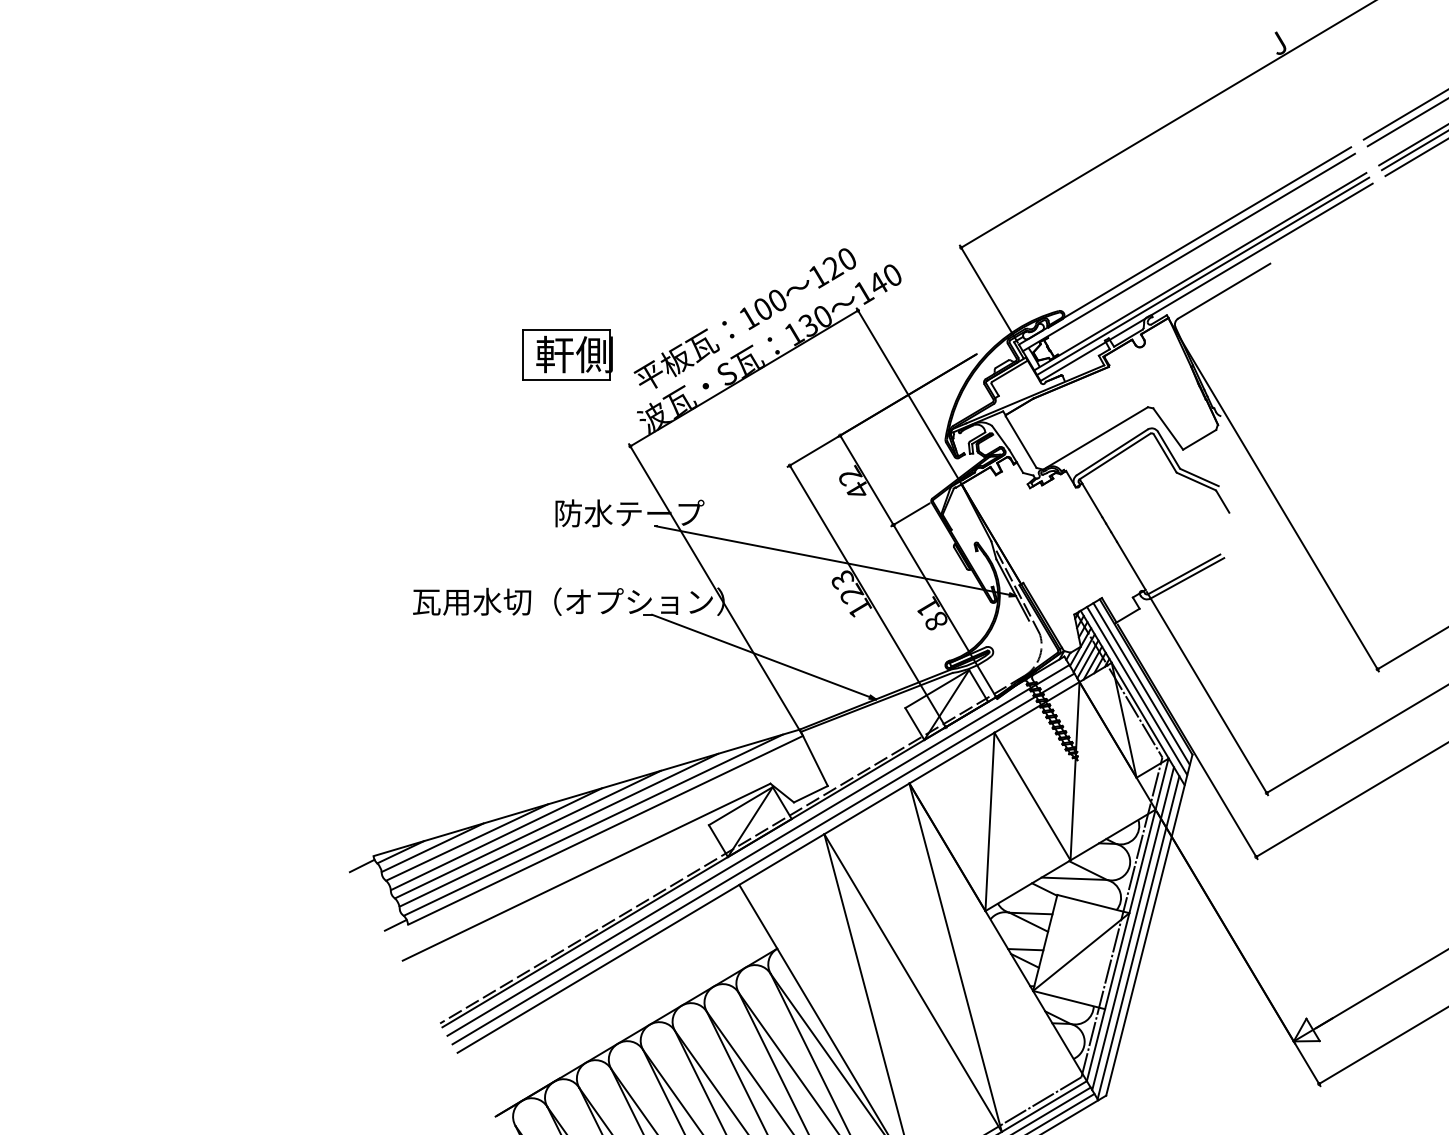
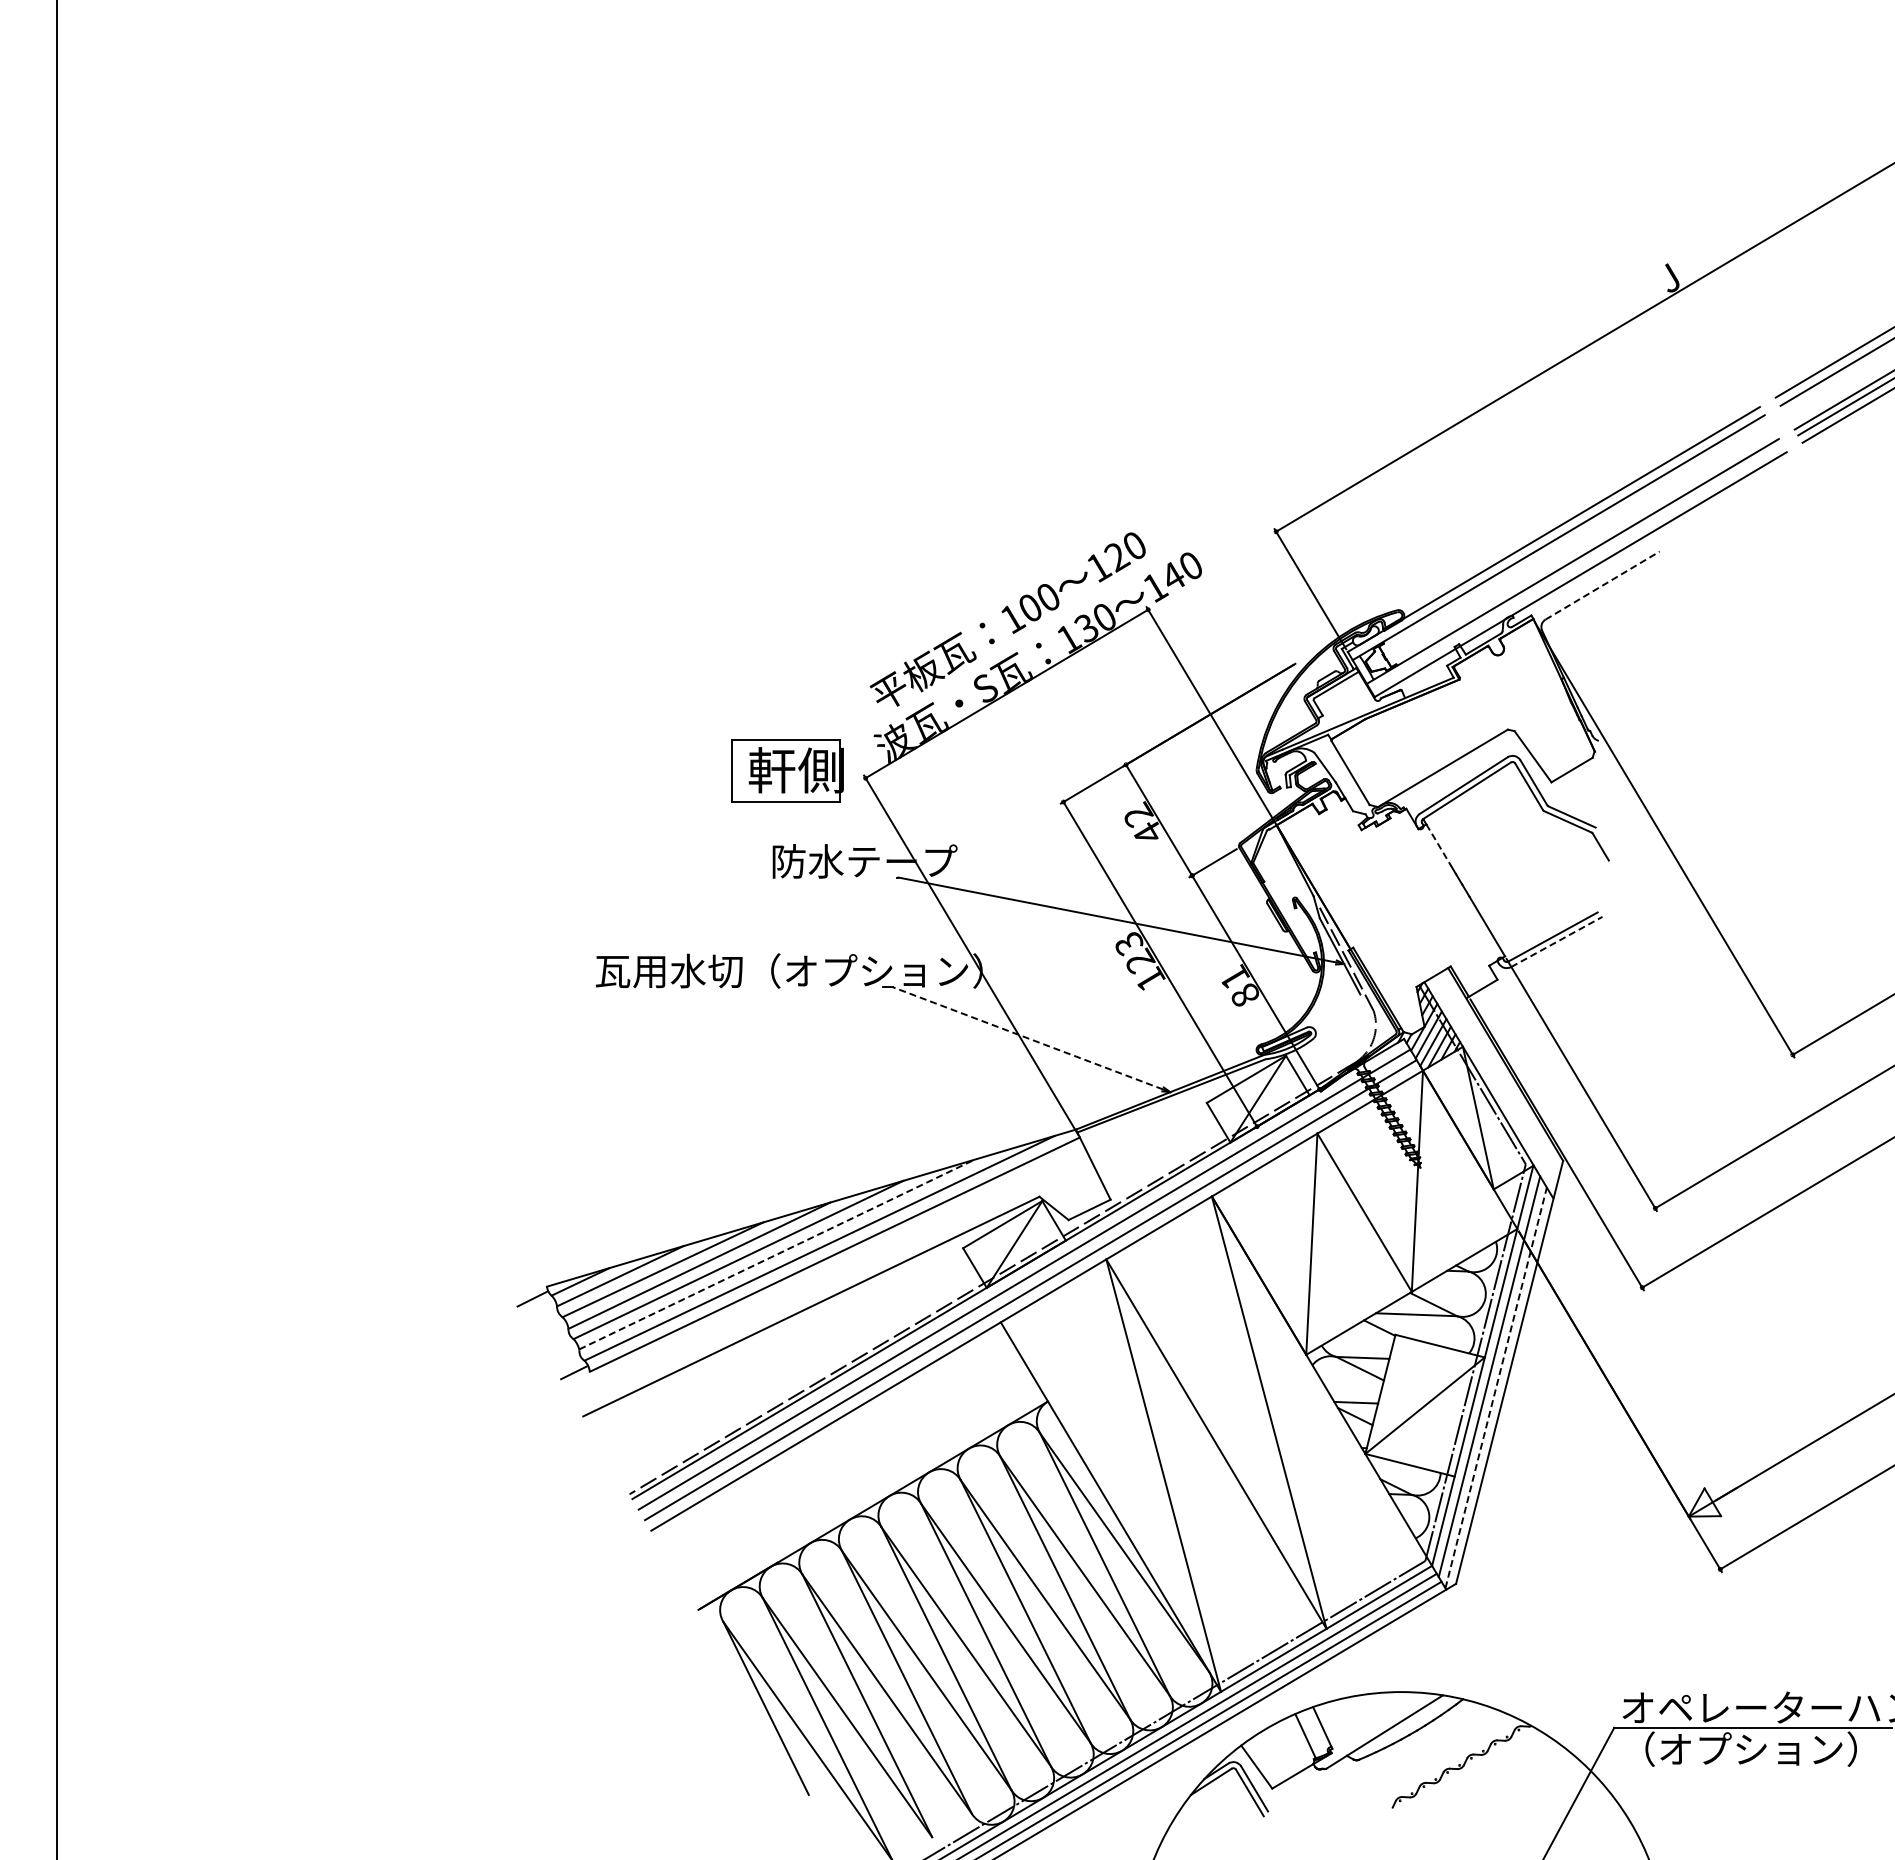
line: (1203, 275) -> (1576, 566), removed
line: (1225, 291) -> (1603, 585), solid -> dashed
part: (567, 354) -> (787, 770), moved
line: (1092, 500) -> (1439, 845), solid -> dashed
line: (1187, 577) -> (1557, 941), solid -> dashed
line: (760, 656) -> (1027, 1038), solid -> dashed
line: (1141, 683) -> (1499, 1072), removed
line: (1137, 690) -> (1494, 1081), removed
line: (559, 830) -> (777, 1254), solid -> dashed
line: (1138, 937) -> (1496, 1387), solid -> dashed

